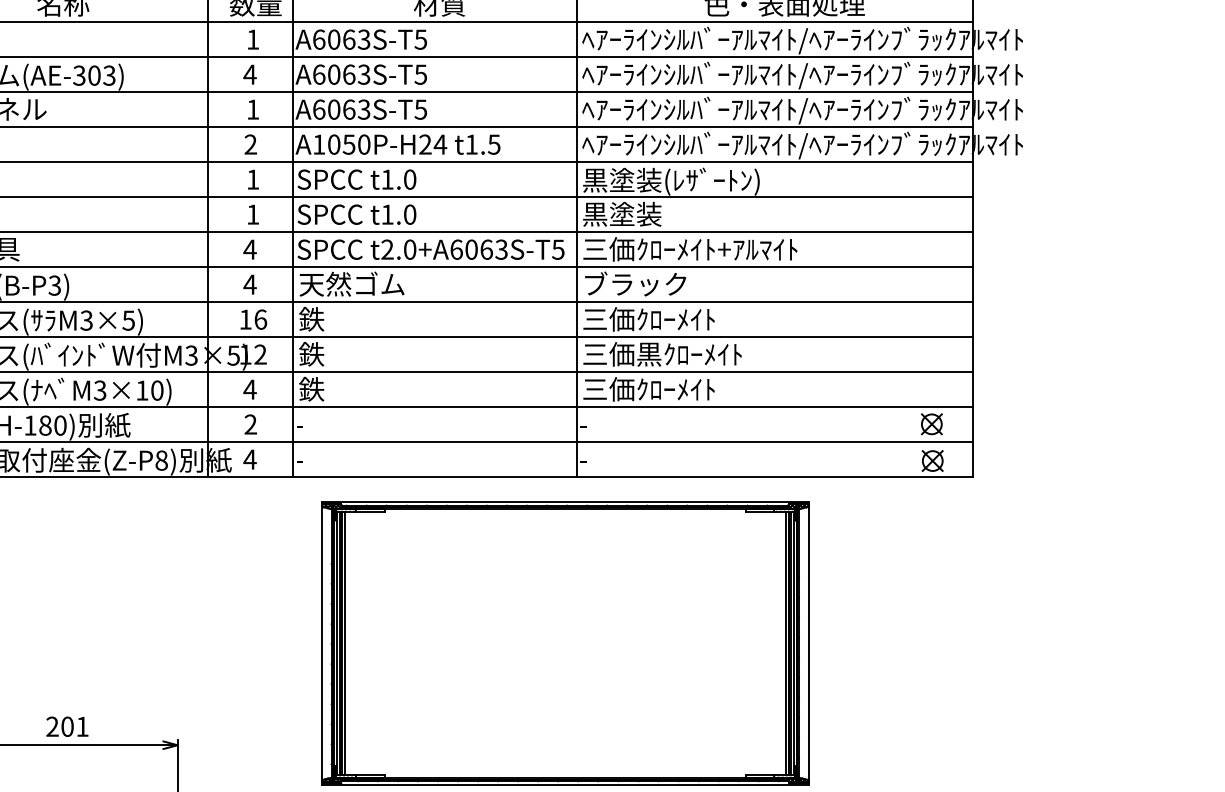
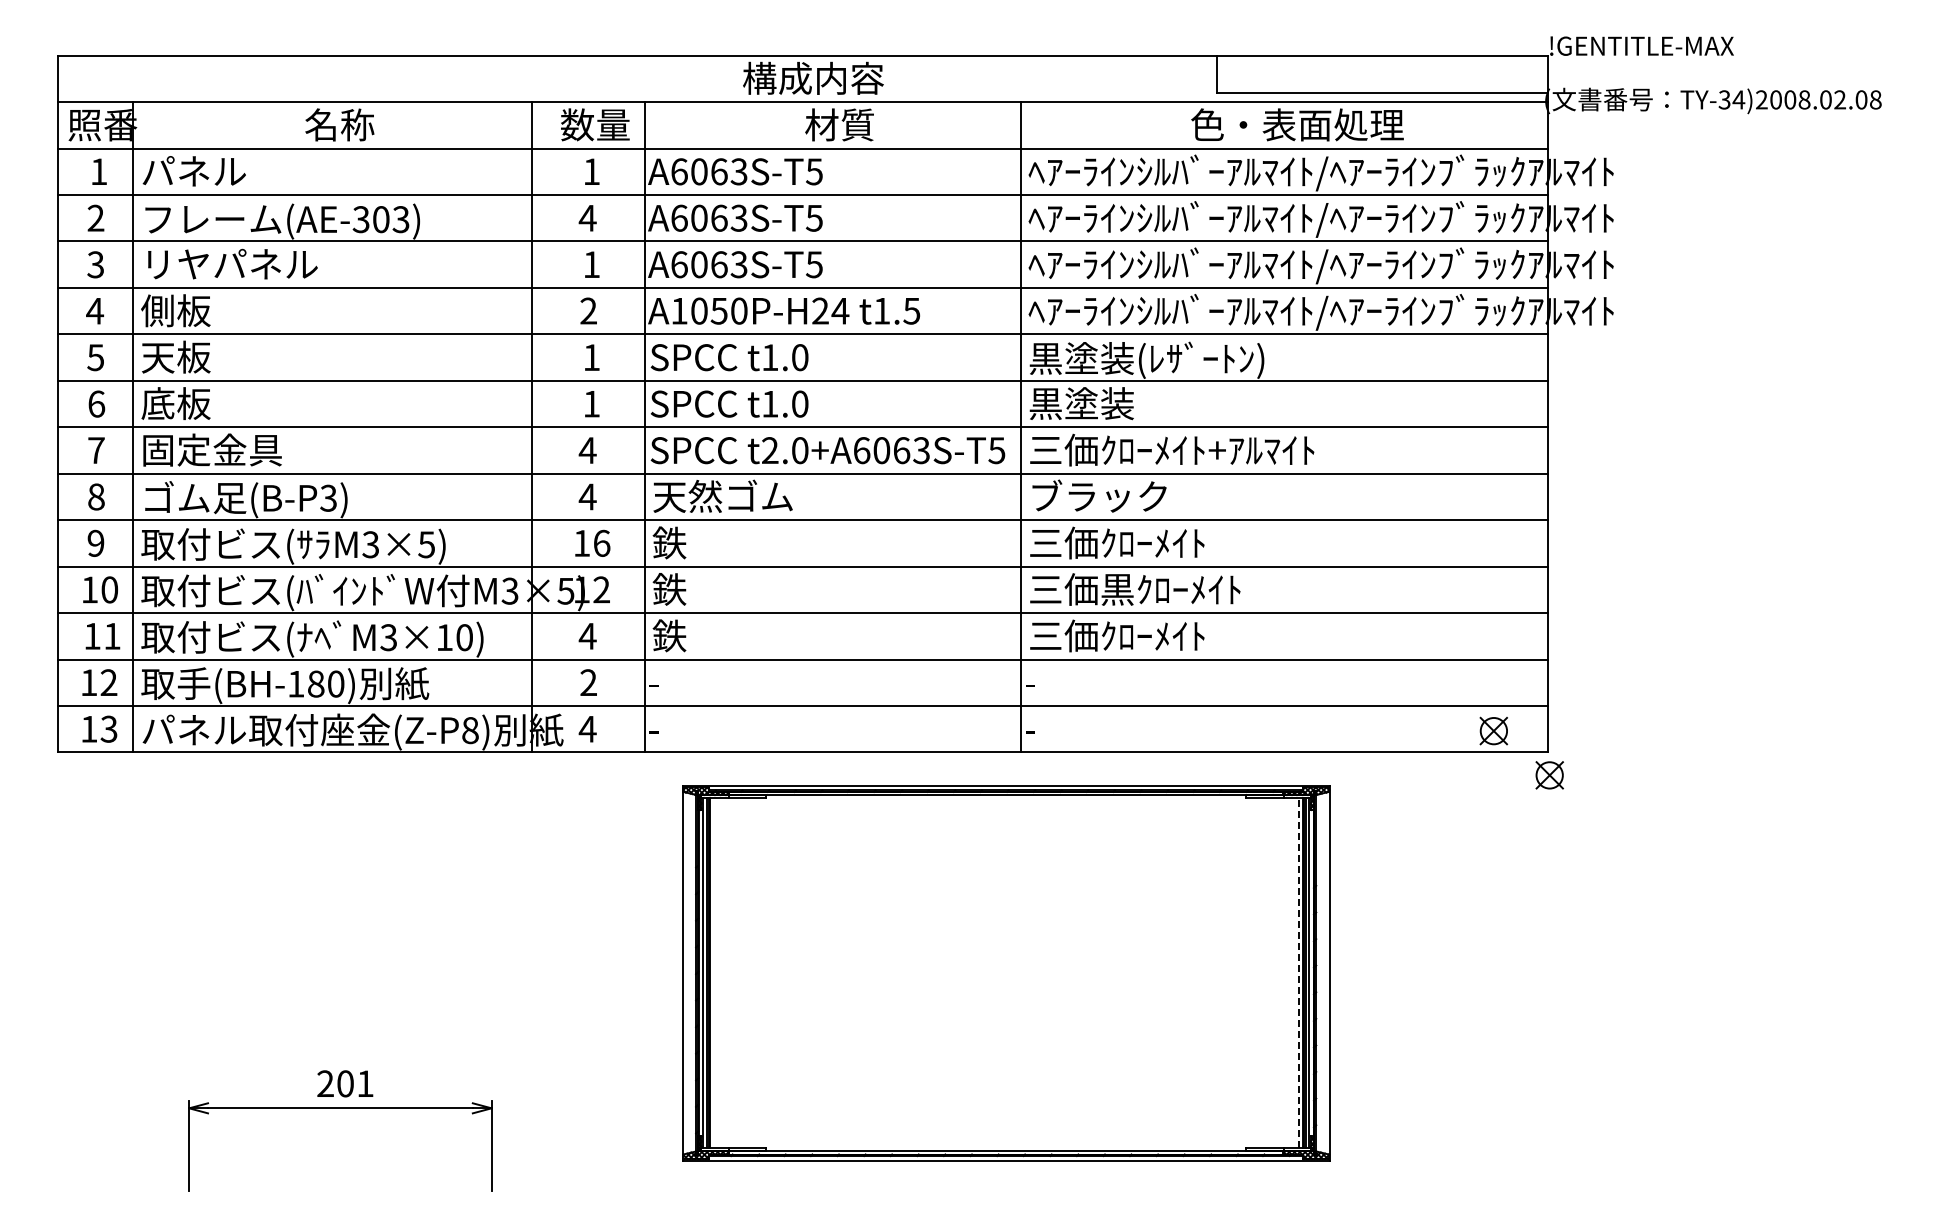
part: (931, 424) -> (1549, 775), moved
line: (785, 642) -> (1298, 972), solid -> dashed
line: (344, 643) -> (713, 973), removed

